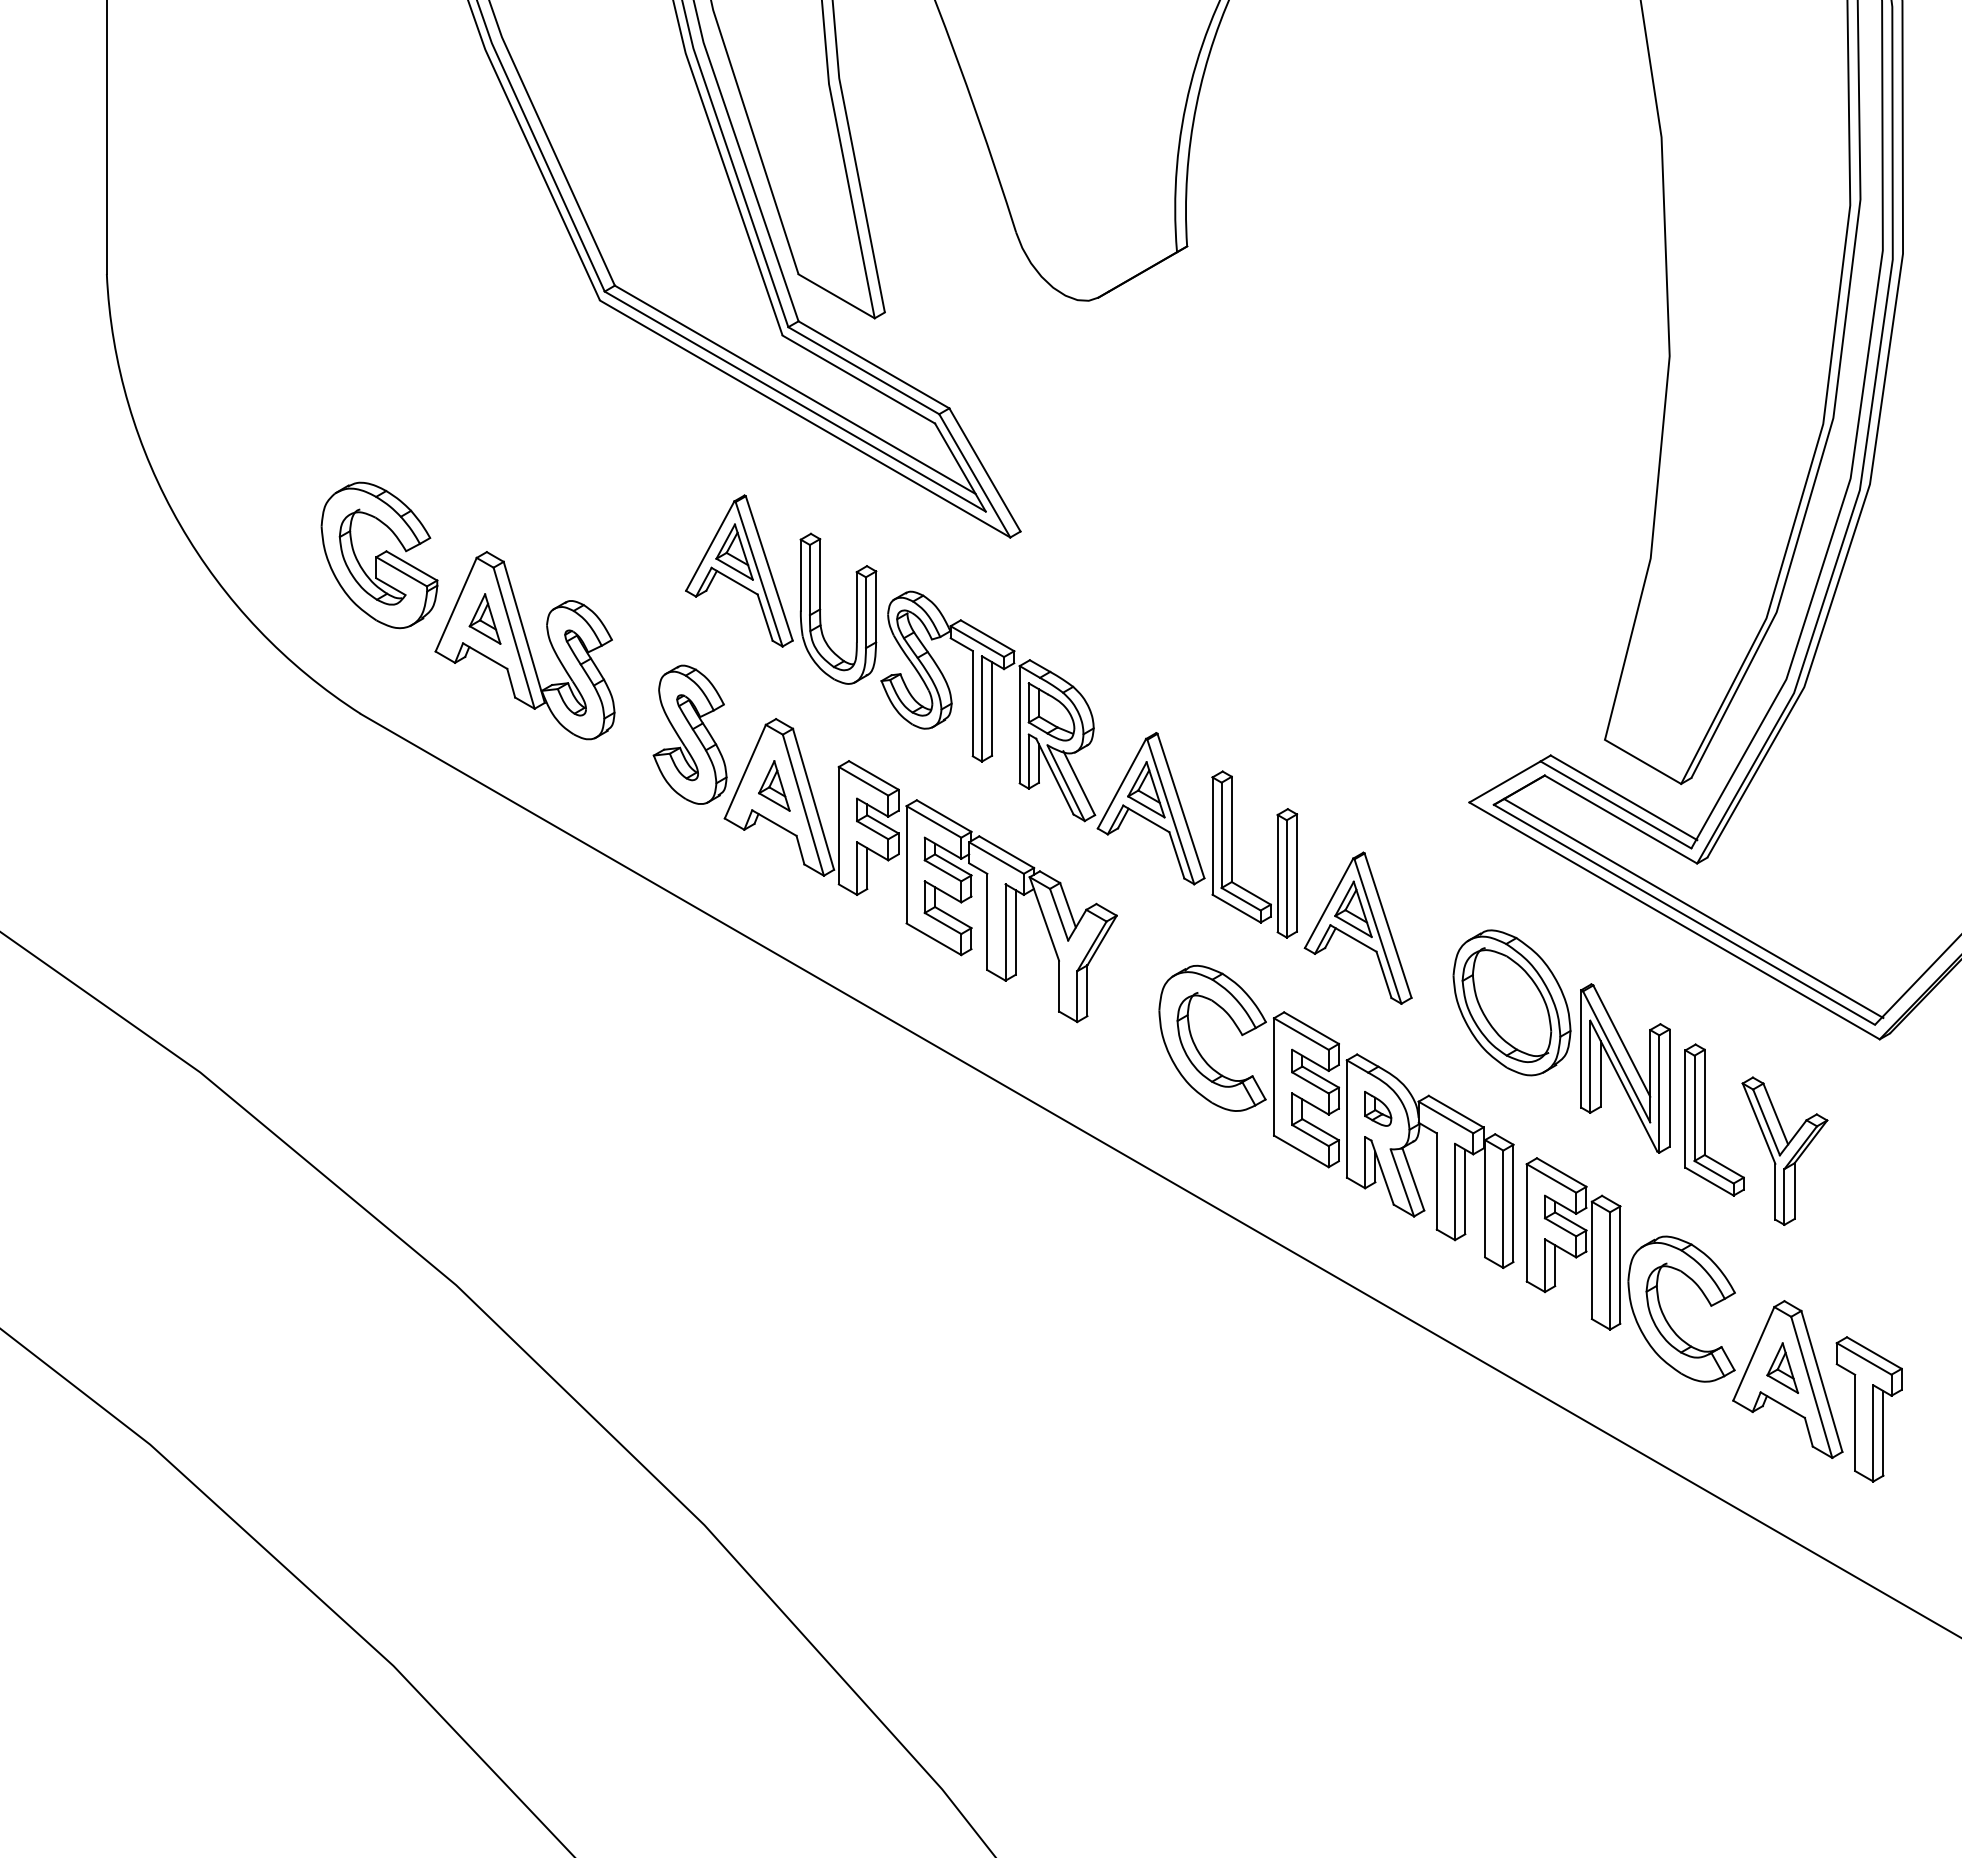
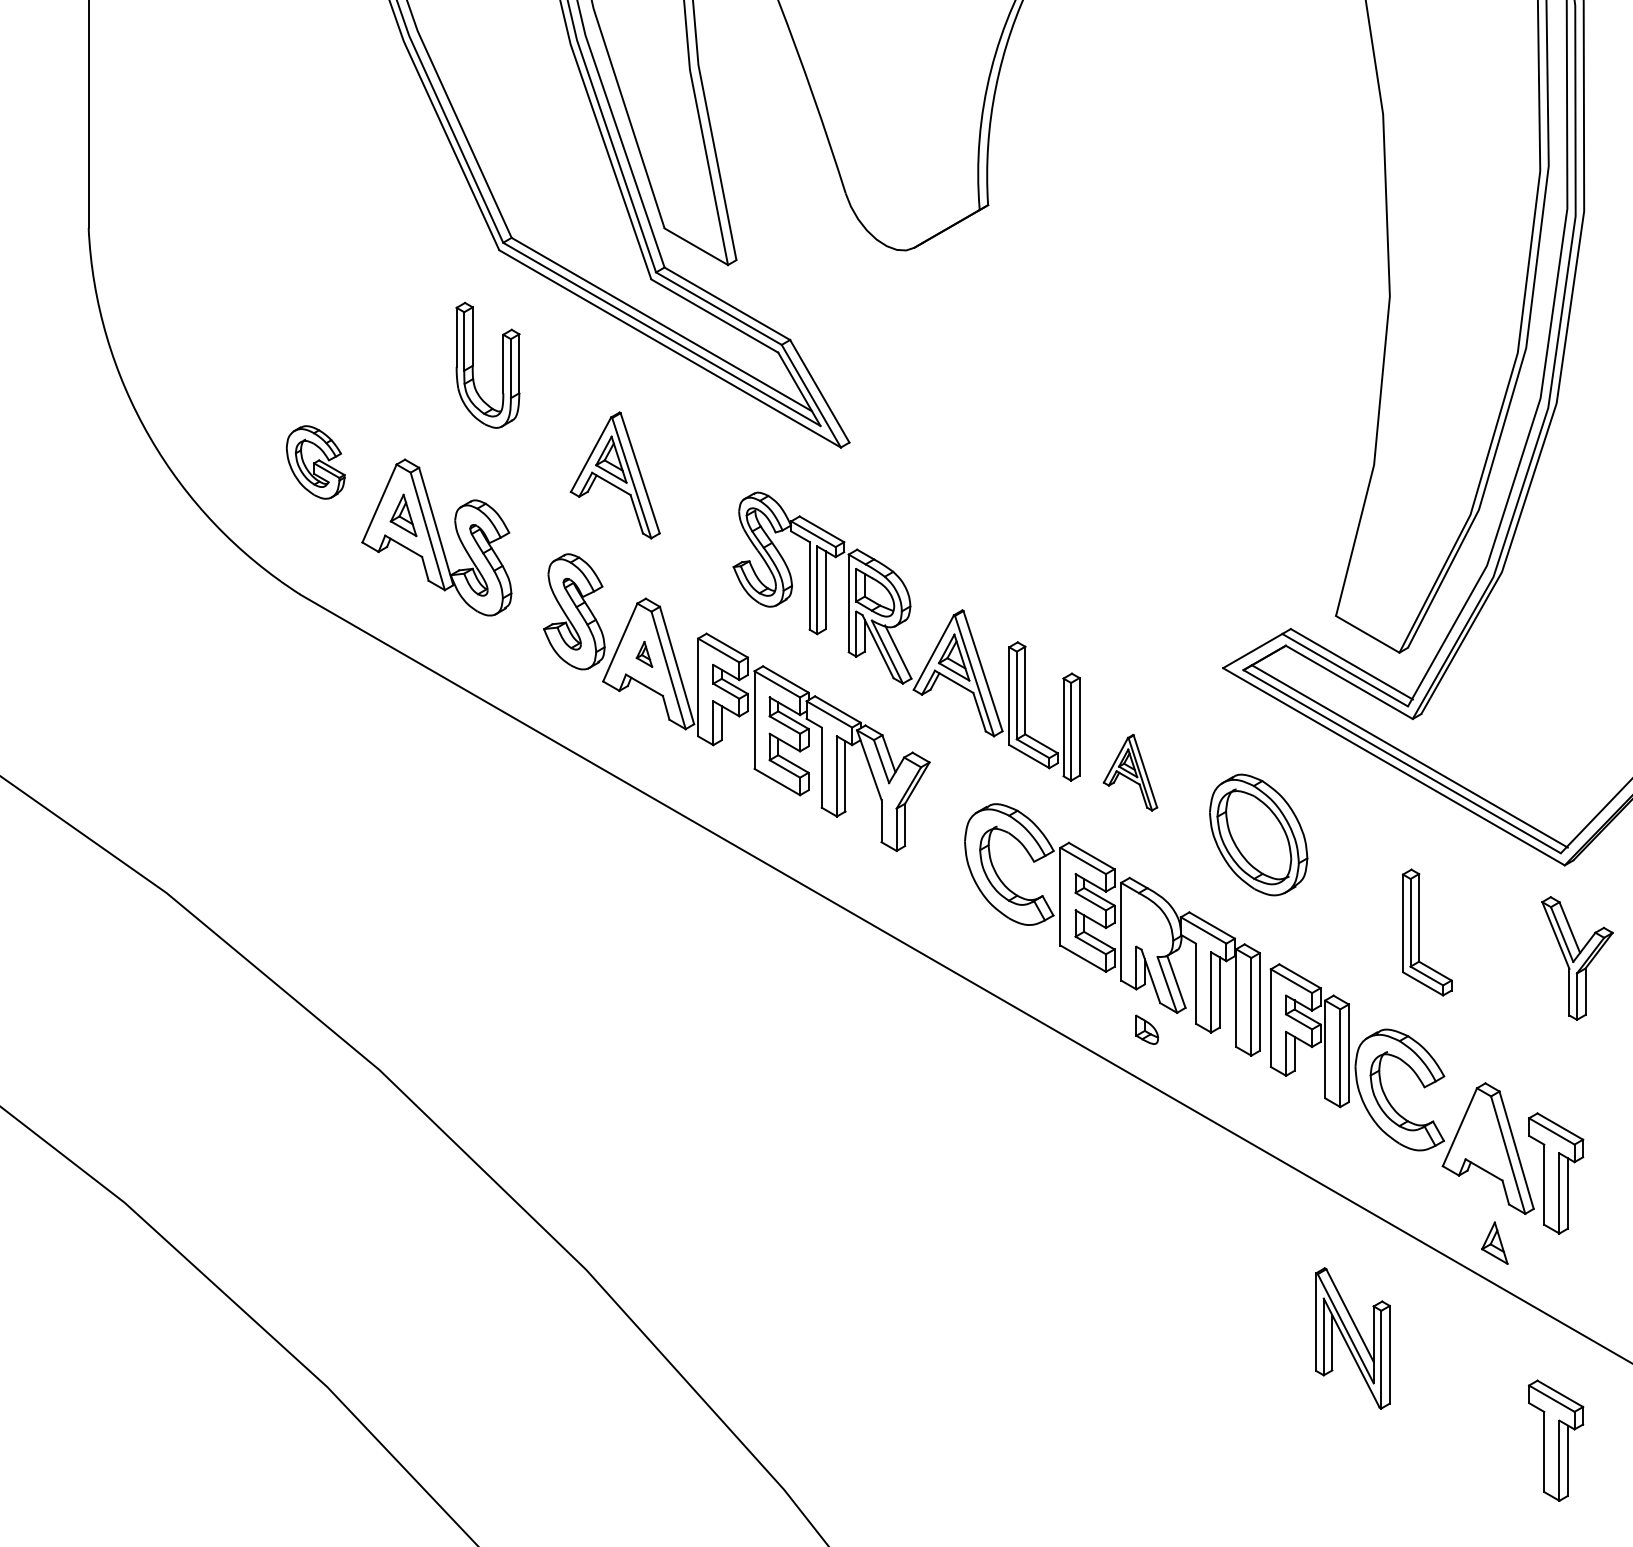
part: (379, 555) -> (315, 462), size x0.6
part: (821, 609) -> (473, 365), moved
part: (774, 785) -> (644, 654), size x0.6
part: (1357, 927) -> (1129, 772), size x0.6
part: (1625, 1068) -> (1353, 1338), moved
part: (1378, 1108) -> (1147, 1029), moved
part: (1784, 1150) -> (1577, 957), moved
part: (1782, 1367) -> (1494, 1242), moved
part: (1868, 1730) -> (1555, 1440), added

